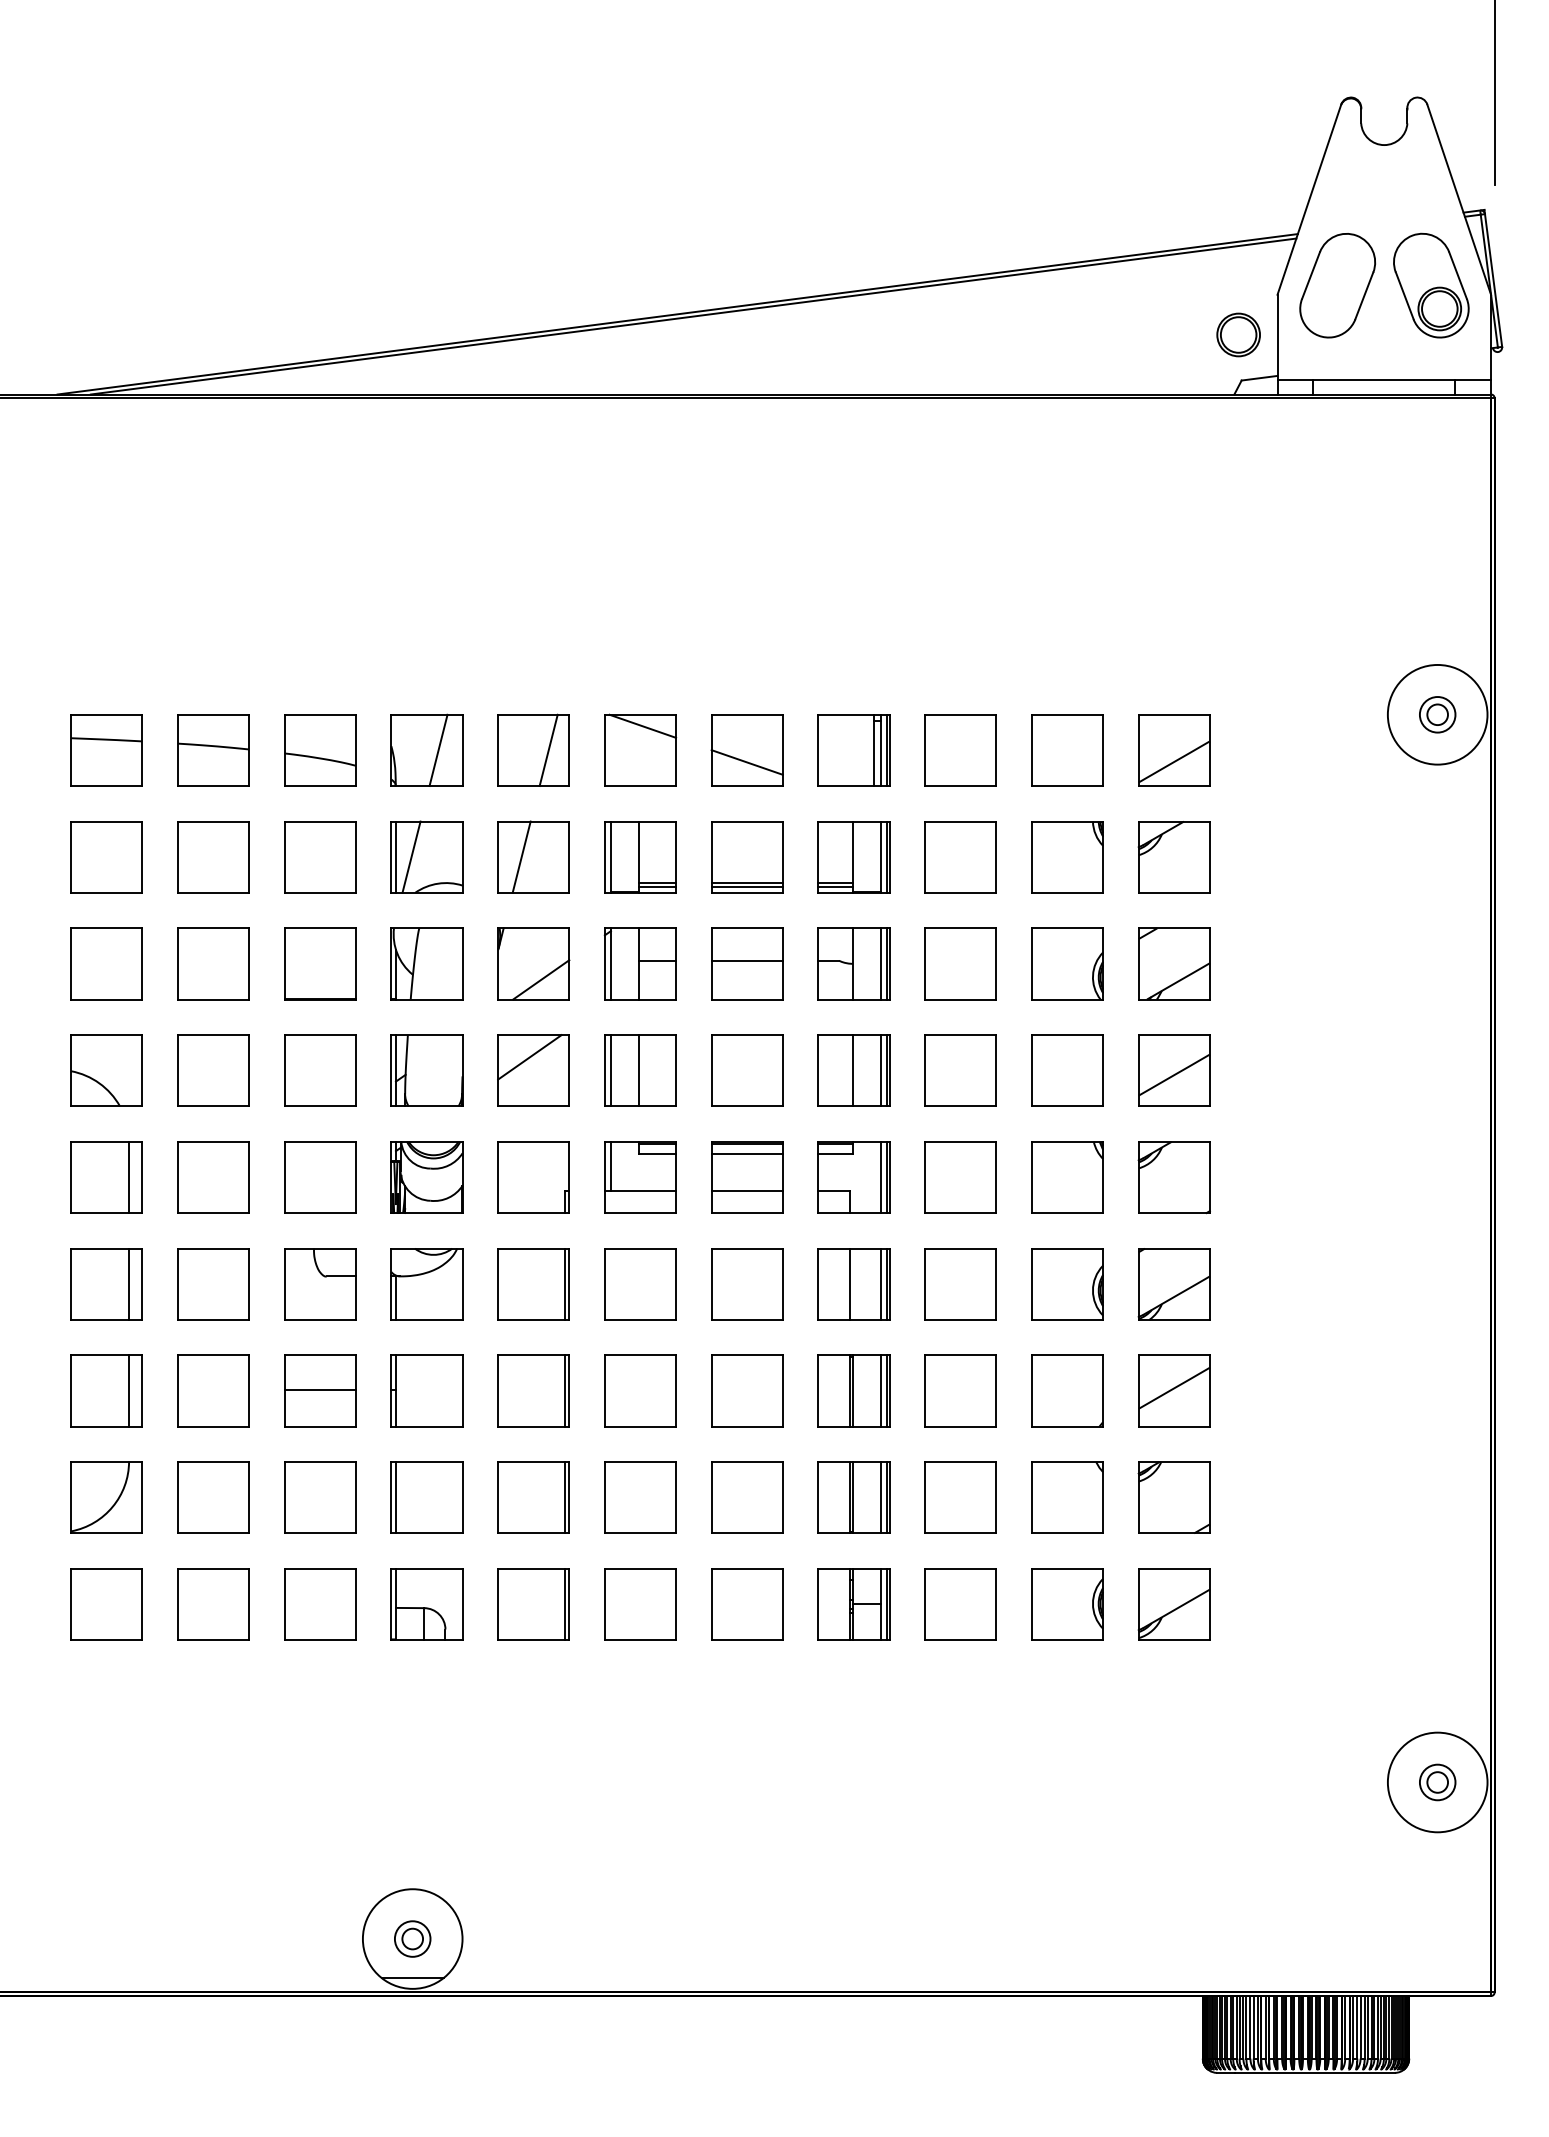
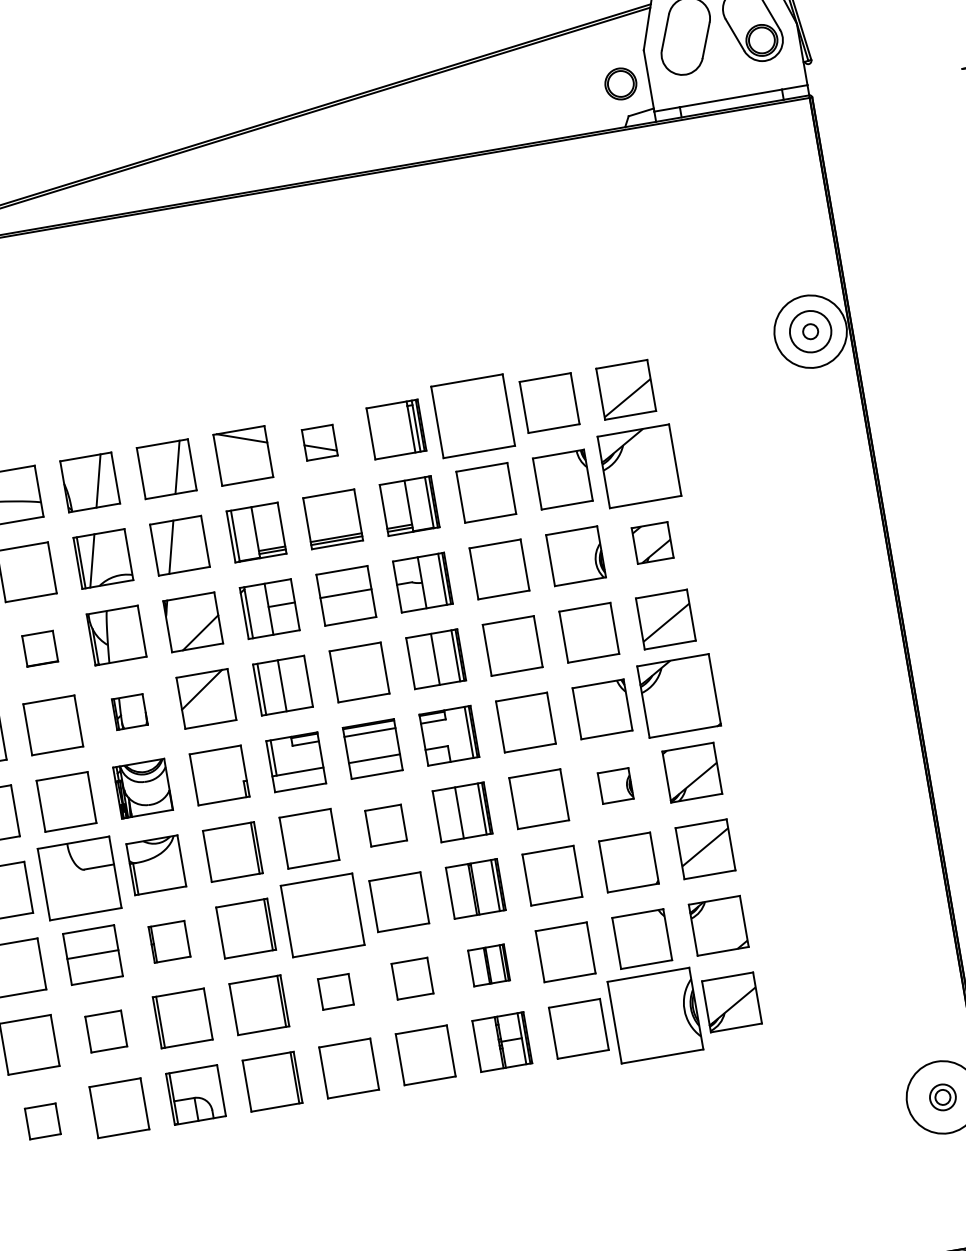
circle: (1437, 714) -> (810, 331), size x1.6
part: (746, 750) -> (319, 442), size x0.6
part: (960, 750) -> (472, 416), size x1.4
part: (1173, 857) -> (638, 466), size x1.4
part: (320, 963) -> (40, 648), size x0.6
part: (1174, 963) -> (652, 542), size x0.7
part: (426, 1070) -> (129, 712), size x0.6
part: (1173, 1177) -> (678, 696), size x1.4
part: (320, 1284) -> (80, 878), size x1.4
part: (747, 1284) -> (386, 825), size x0.7
part: (1067, 1284) -> (615, 786), size x0.6
part: (426, 1390) -> (169, 941), size x0.7
part: (640, 1390) -> (322, 915), size x1.4
part: (320, 1497) -> (106, 1031), size x0.7
part: (640, 1497) -> (335, 991), size x0.6
part: (747, 1497) -> (412, 978), size x0.7
part: (853, 1497) -> (488, 965), size x0.7
part: (213, 1604) -> (42, 1121), size x0.6
part: (1067, 1604) -> (655, 1015), size x1.6

